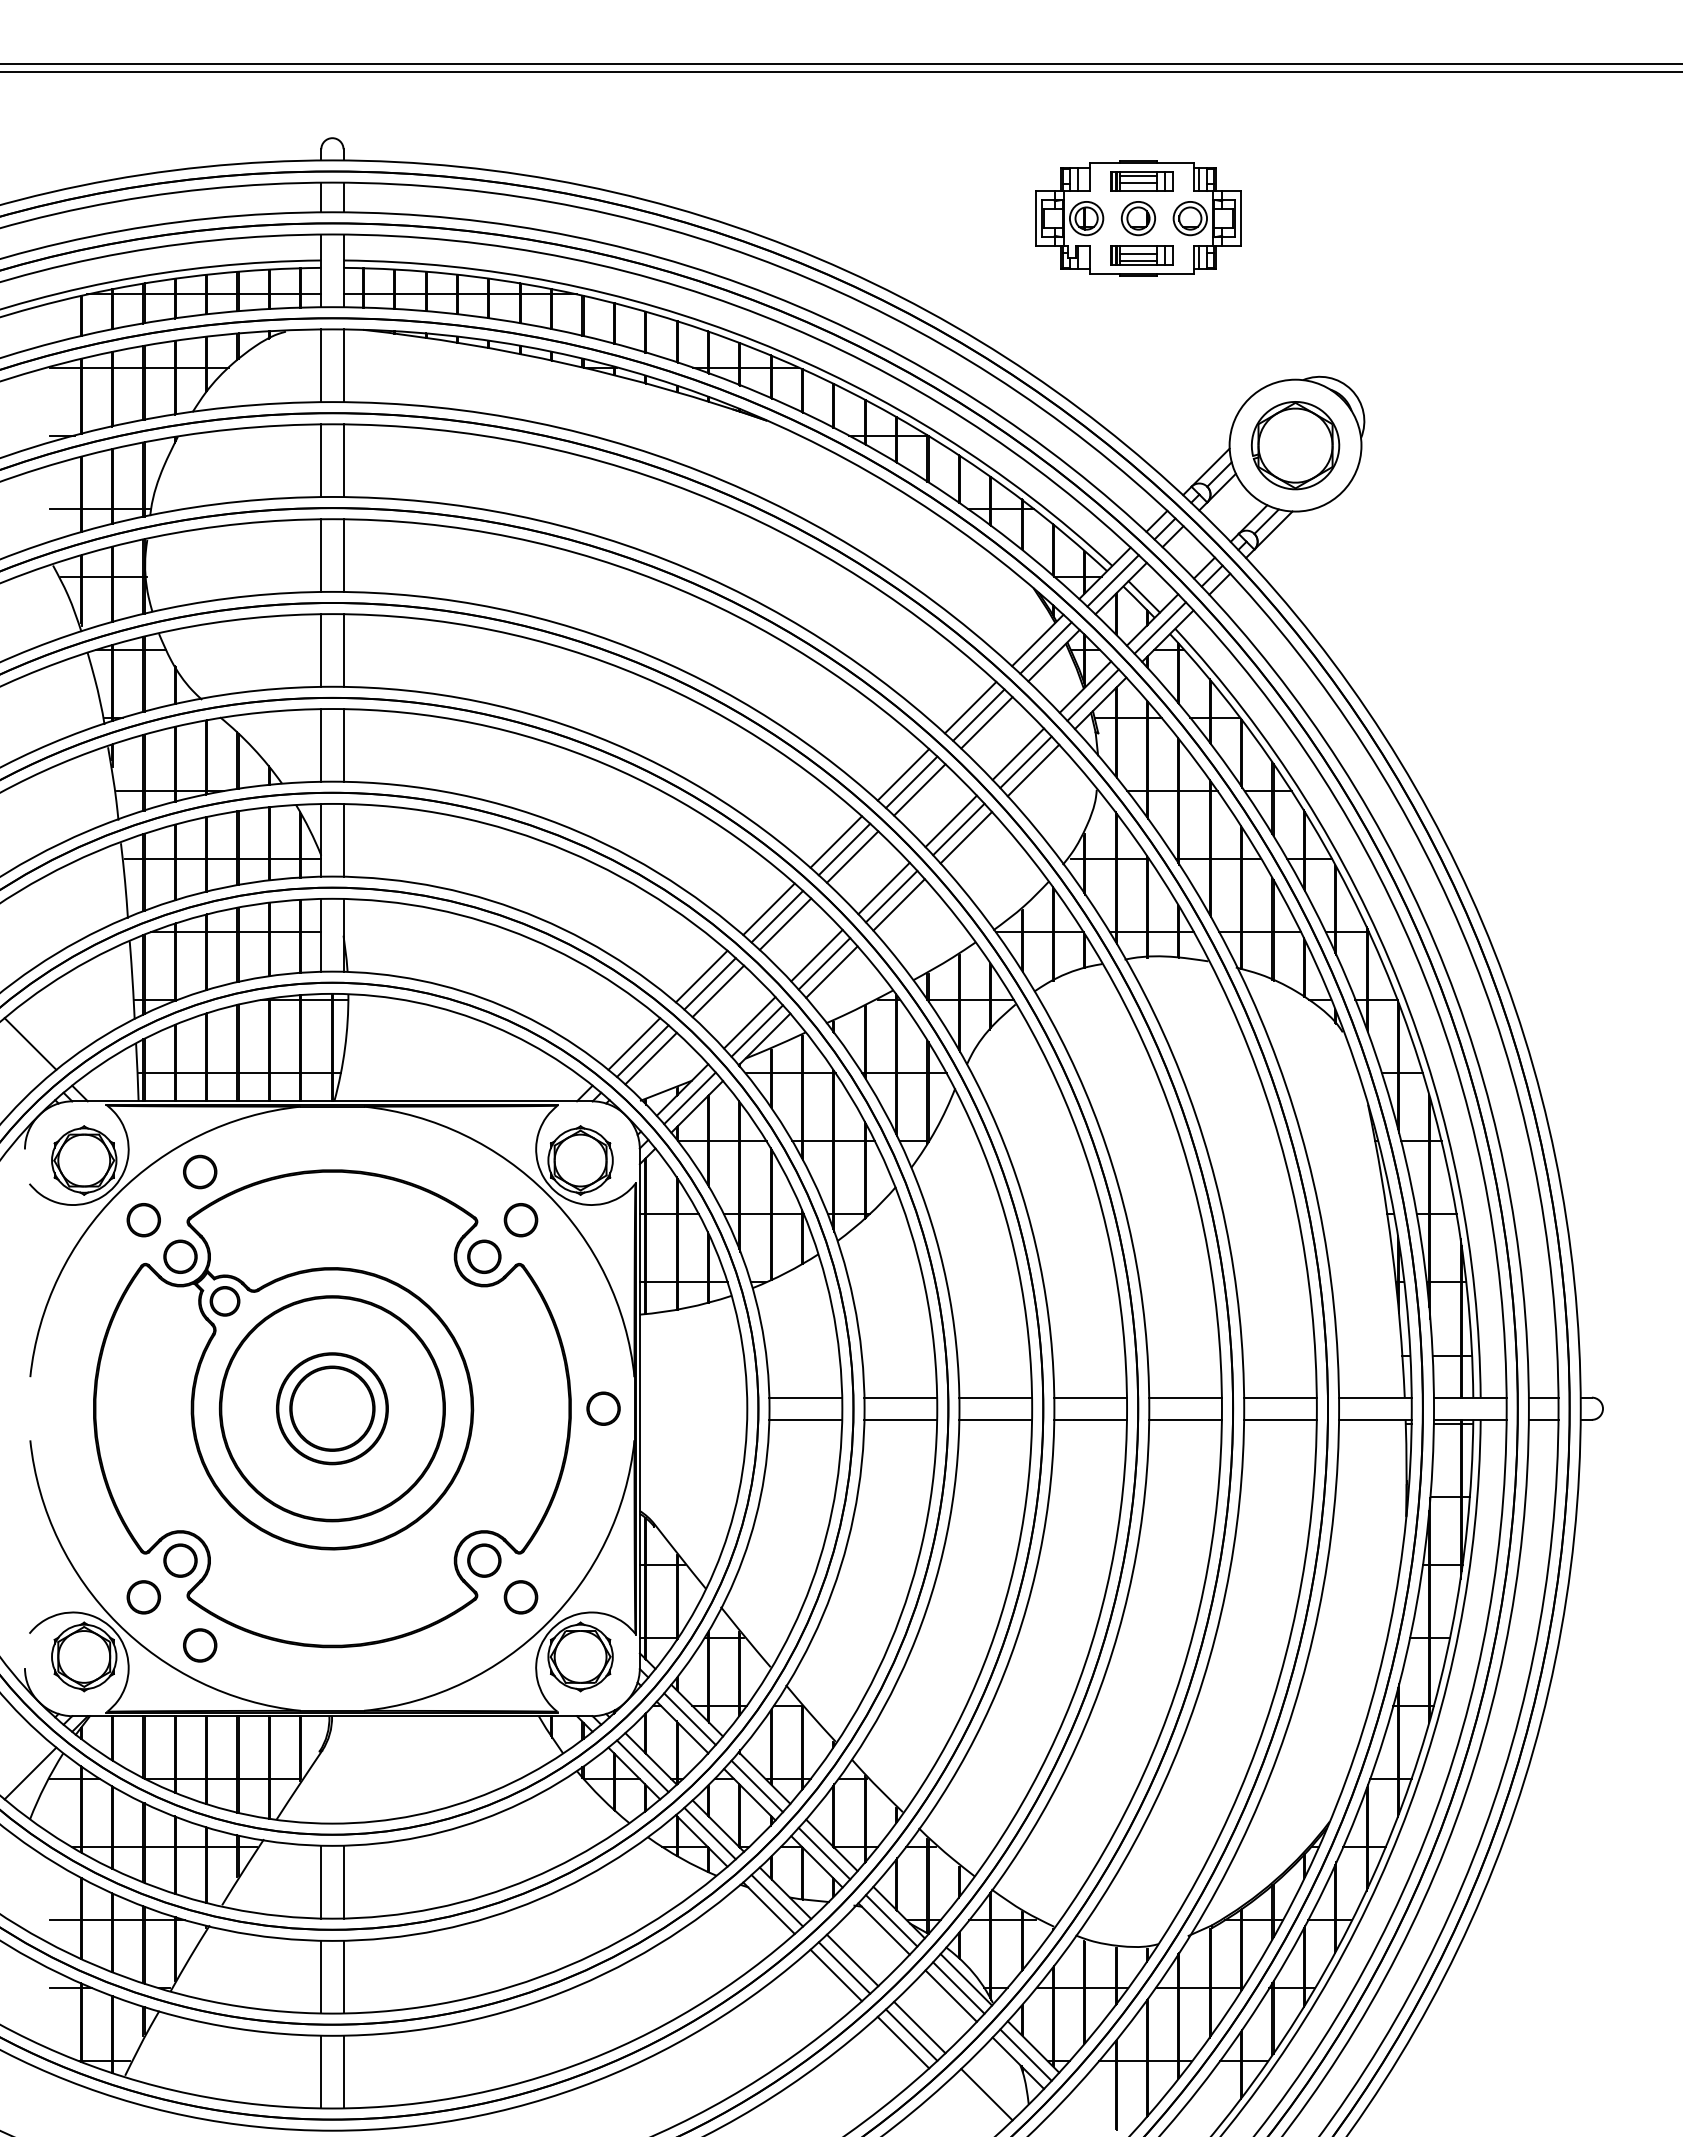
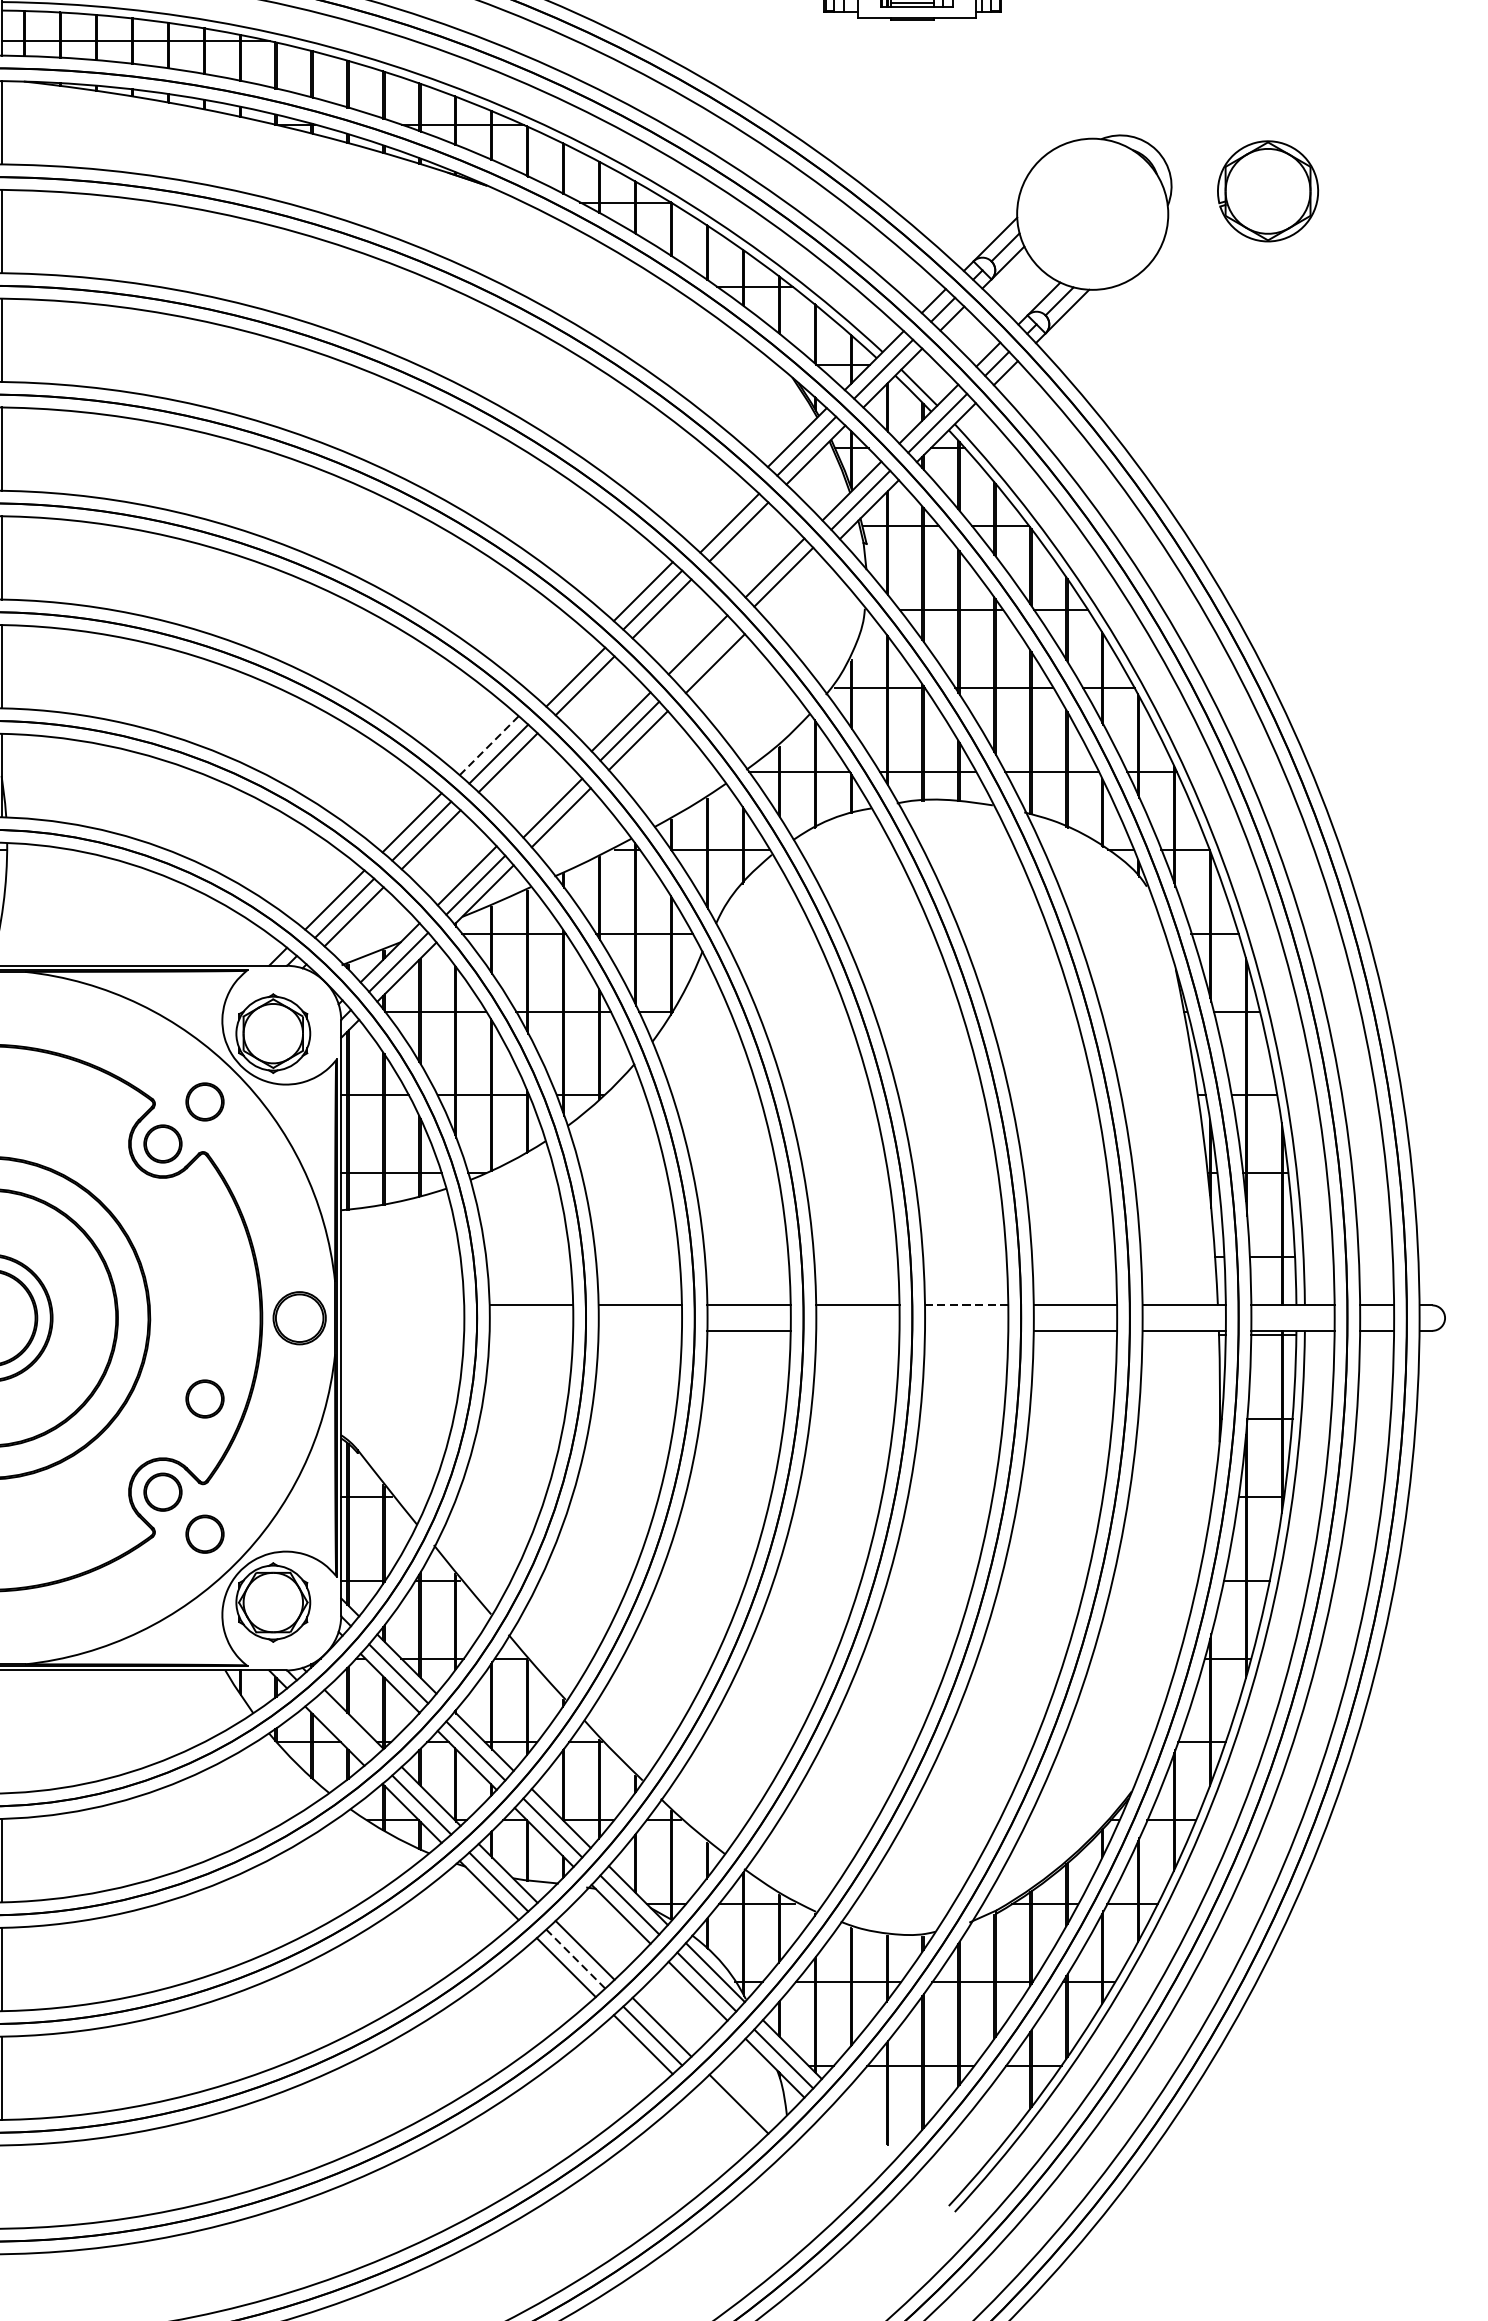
part: (1295, 445) -> (1268, 191), moved
line: (970, 707) -> (720, 514), removed
line: (1033, 770) -> (792, 586), removed
line: (958, 829) -> (706, 654), removed
line: (836, 841) -> (566, 667), removed
line: (768, 909) -> (488, 745), solid -> dashed
line: (816, 955) -> (543, 798), removed
line: (1185, 1397) -> (966, 1305), solid -> dashed
circle: (603, 1408) -> (299, 1317), size x1.4
line: (805, 1419) -> (531, 1330), removed
line: (900, 1419) -> (639, 1330), removed
line: (1090, 1419) -> (857, 1330), removed
line: (1185, 1419) -> (966, 1330), removed
part: (520, 1479) -> (204, 1399), added
line: (642, 1766) -> (344, 1728), removed
line: (844, 1967) -> (575, 1958), solid -> dashed

